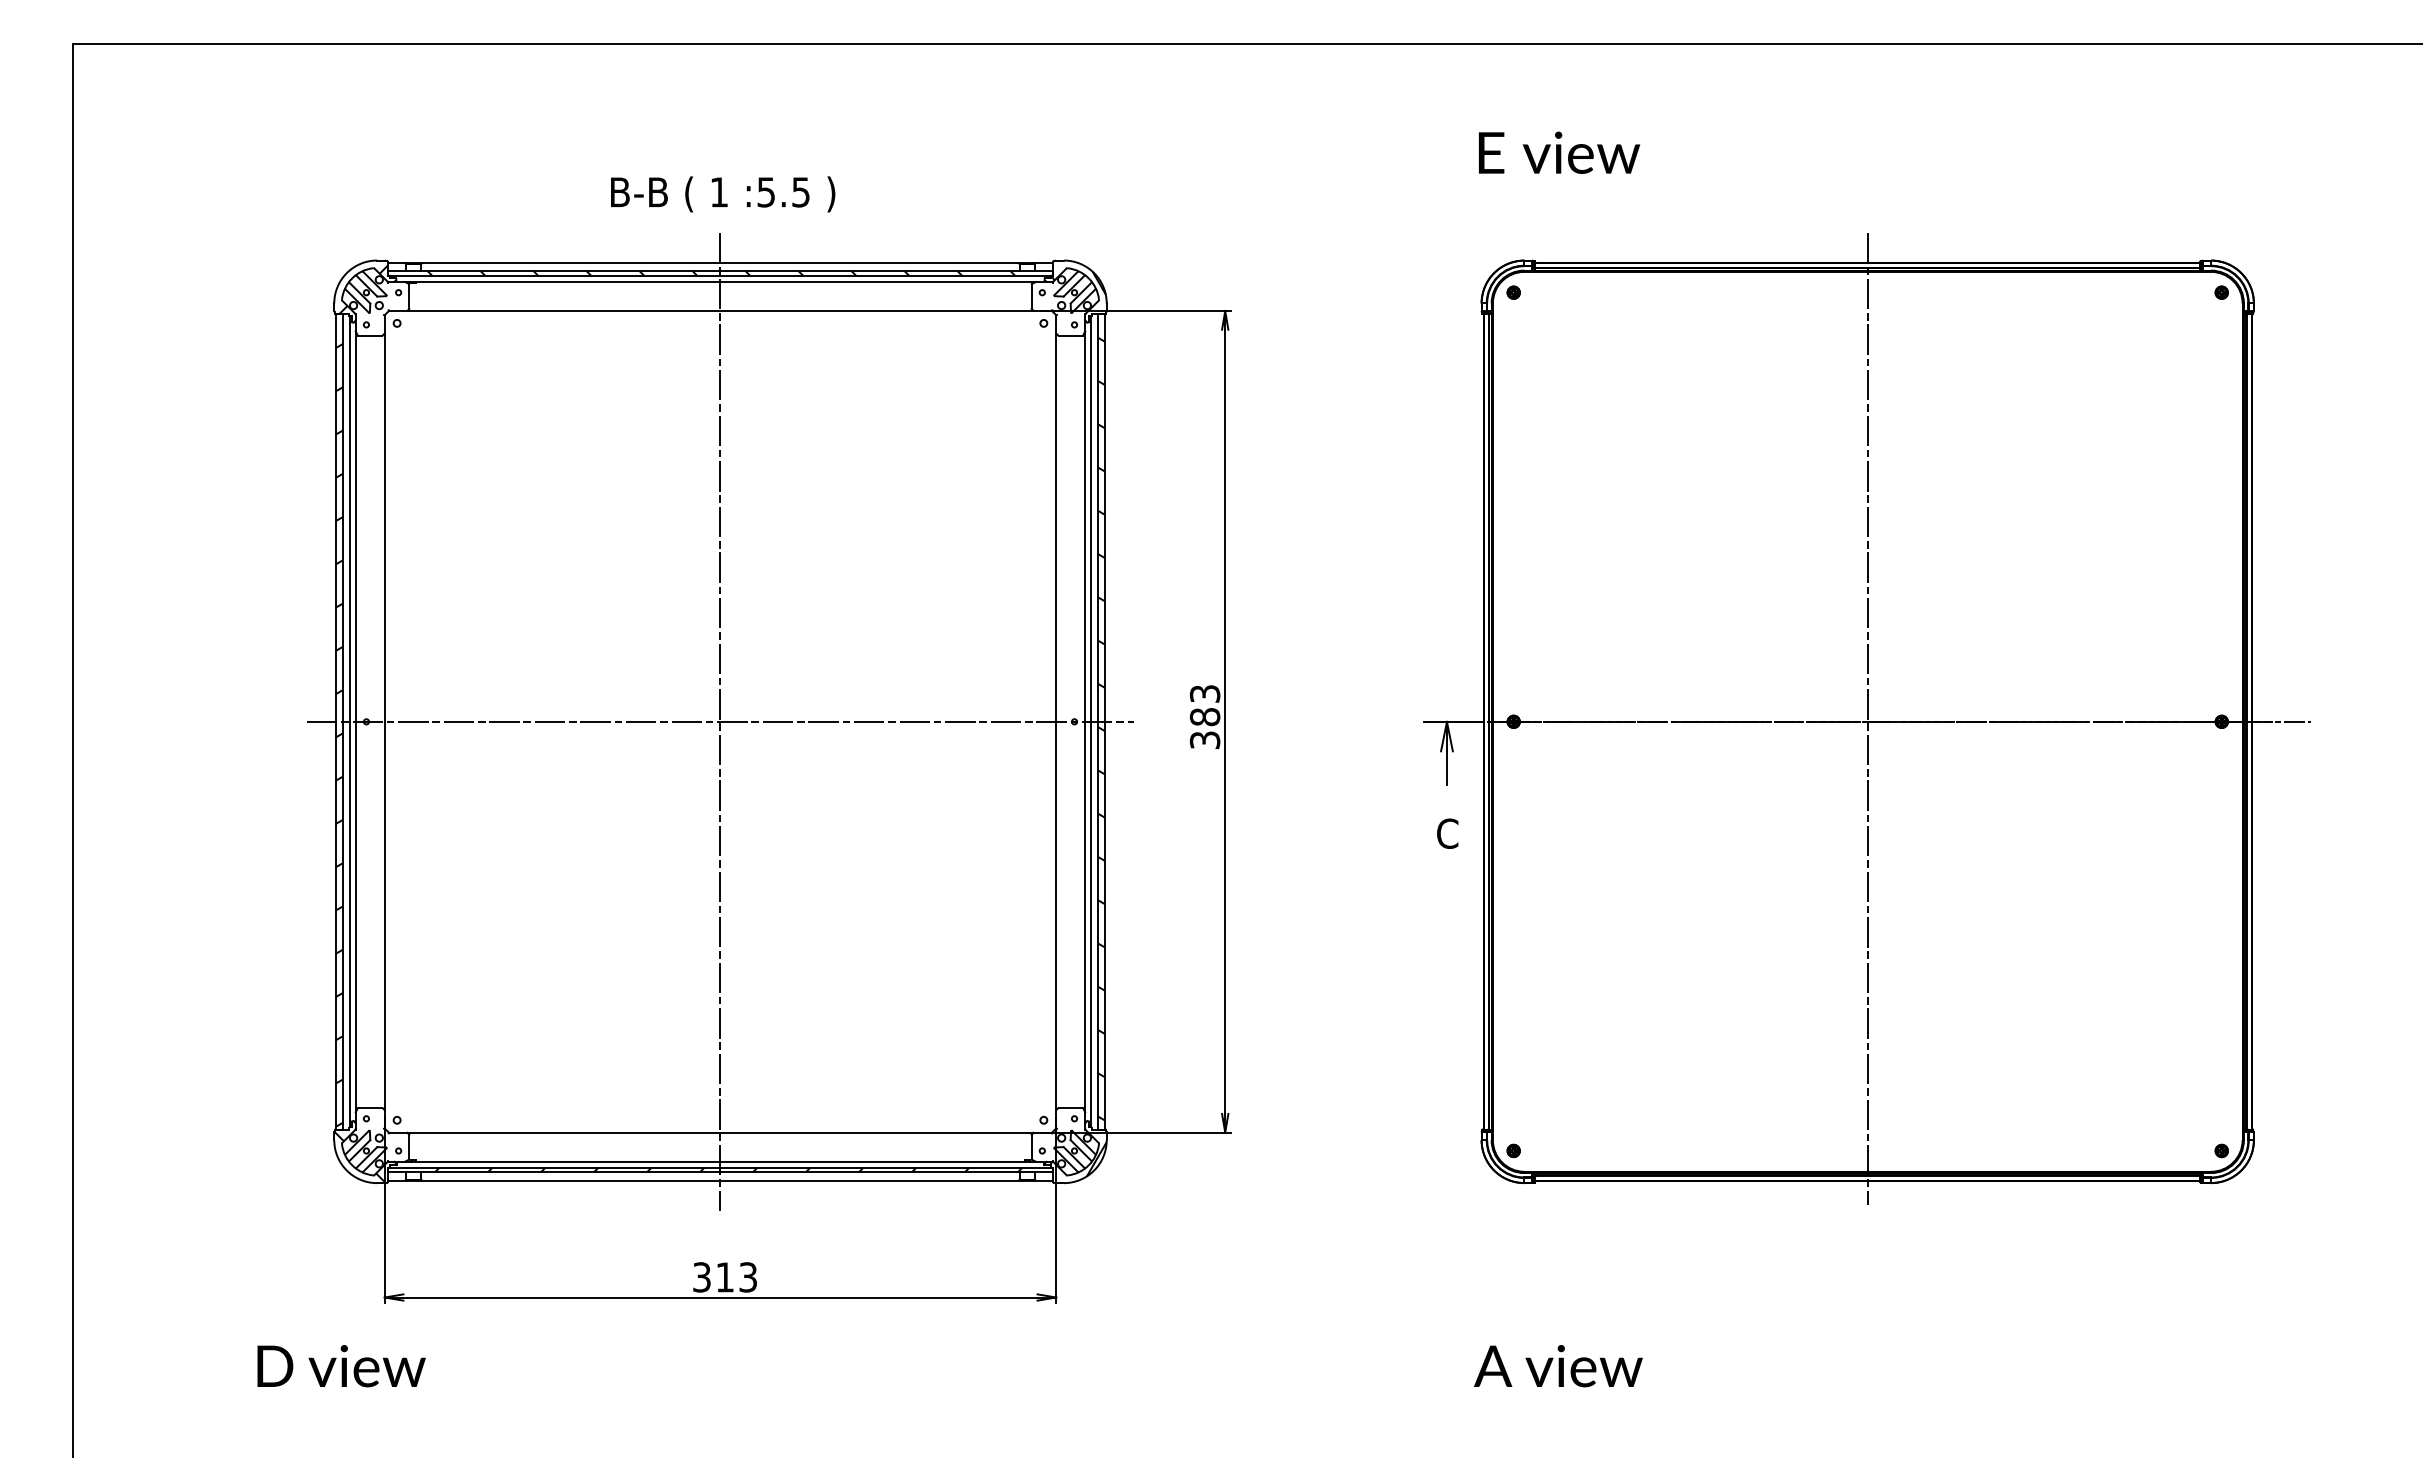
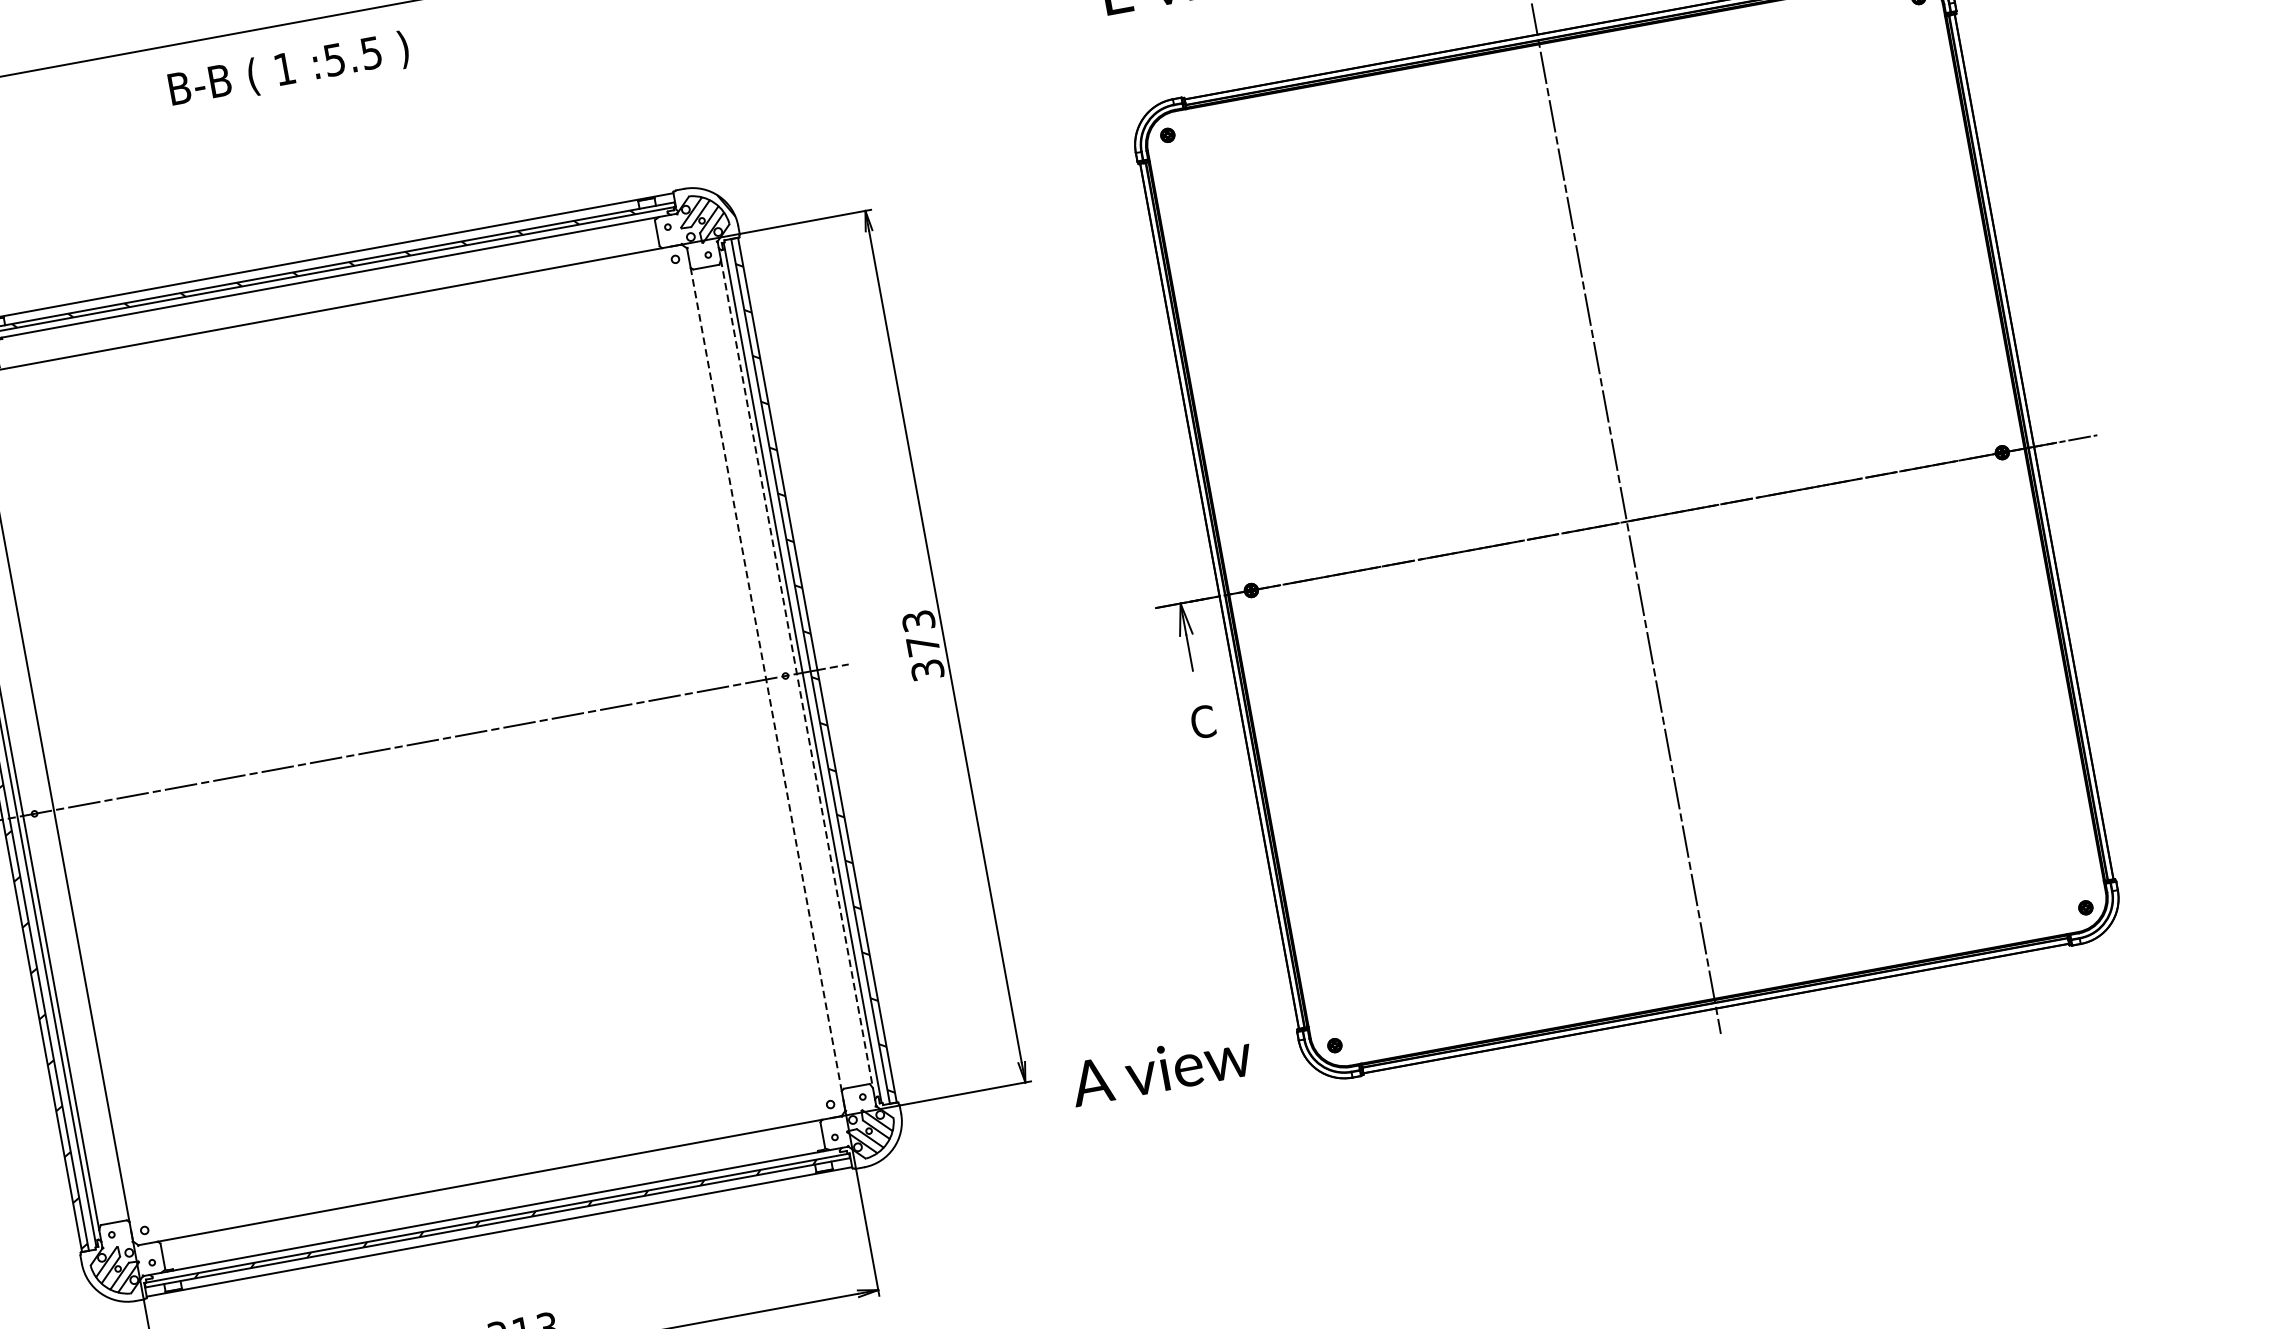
text: (723, 194) -> (289, 70), moved
text: (1204, 717) -> (922, 646), 383 -> 373
line: (720, 721) -> (410, 744), removed
line: (1085, 721) -> (797, 673), solid -> dashed
line: (1056, 722) -> (766, 680), solid -> dashed
hatch: (359, 1156) -> (111, 1276), removed
hatch: (1078, 1159) -> (874, 1139), removed
text: (1558, 1366) -> (1161, 1069), moved

